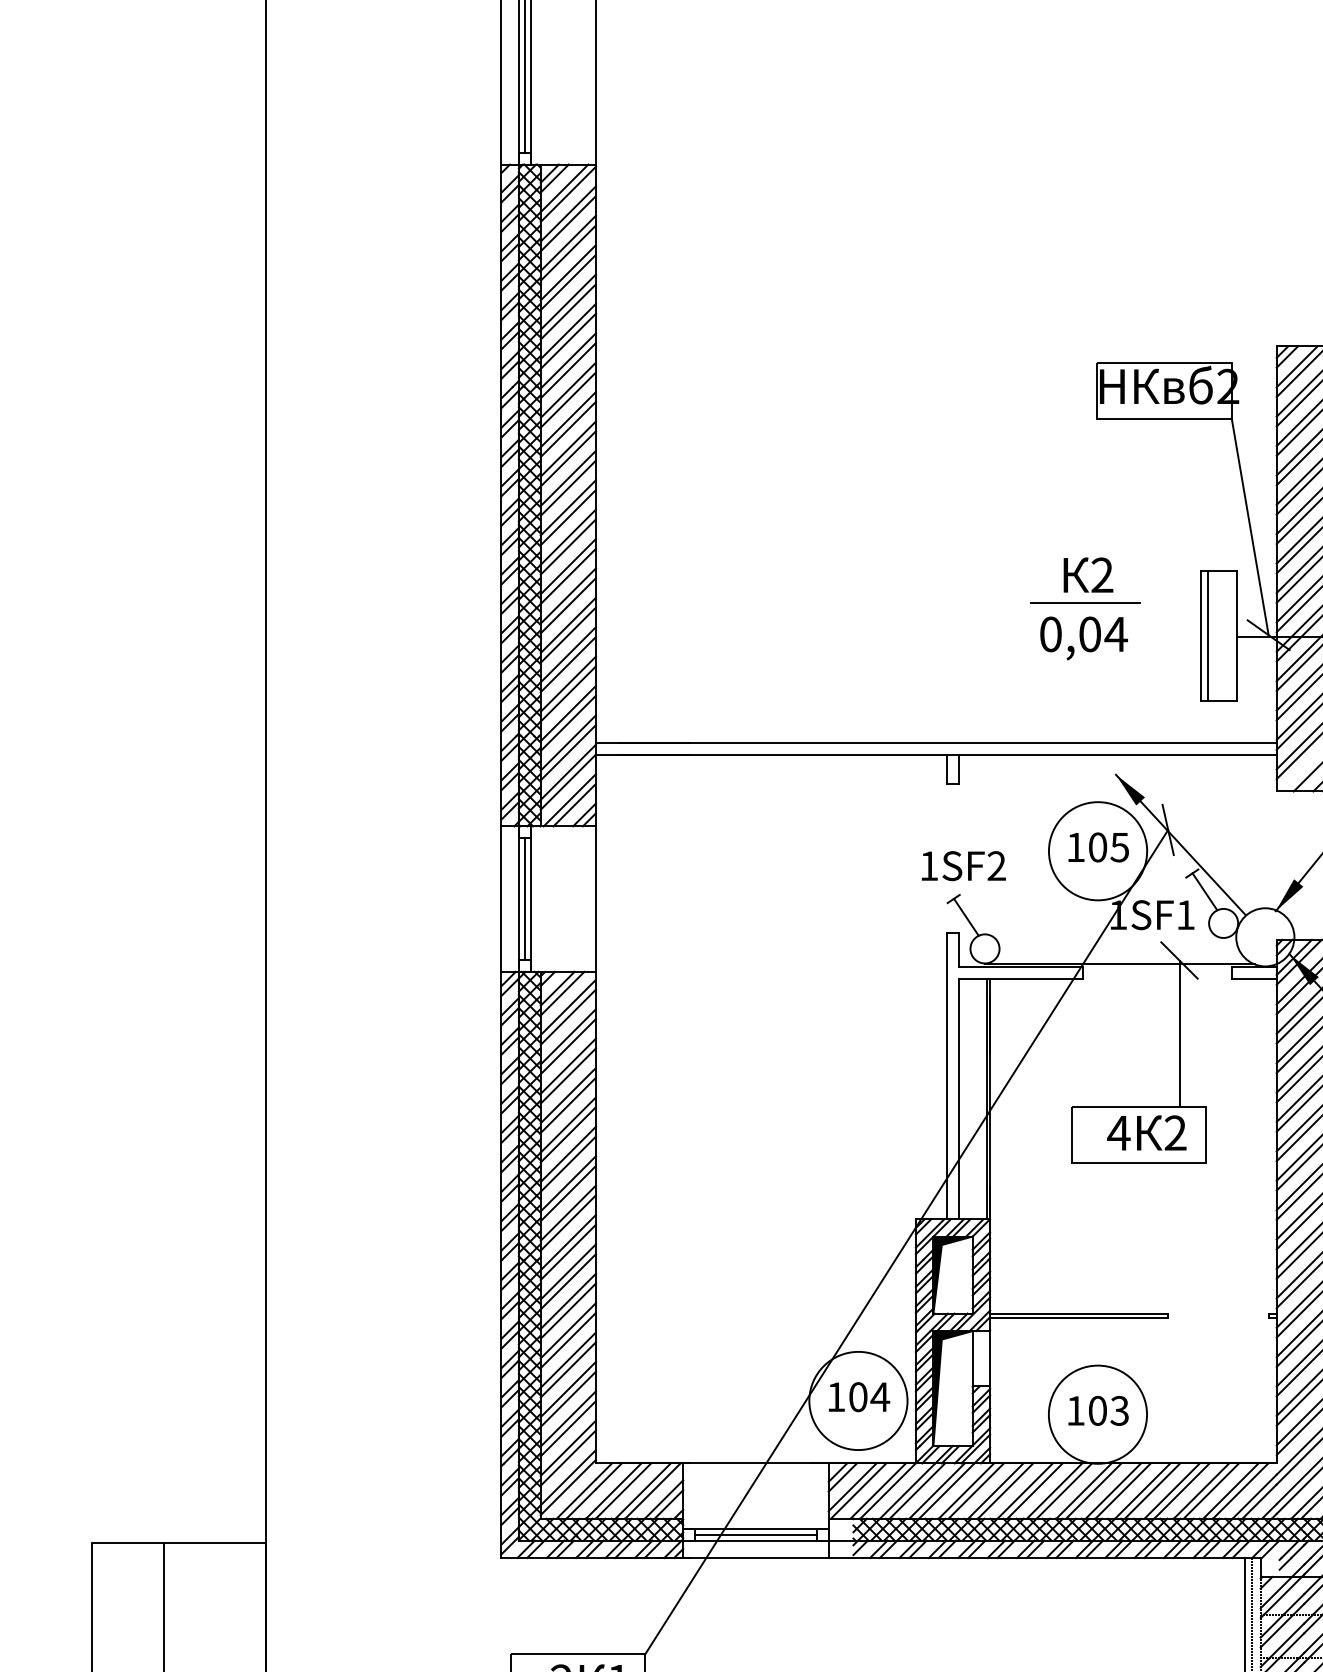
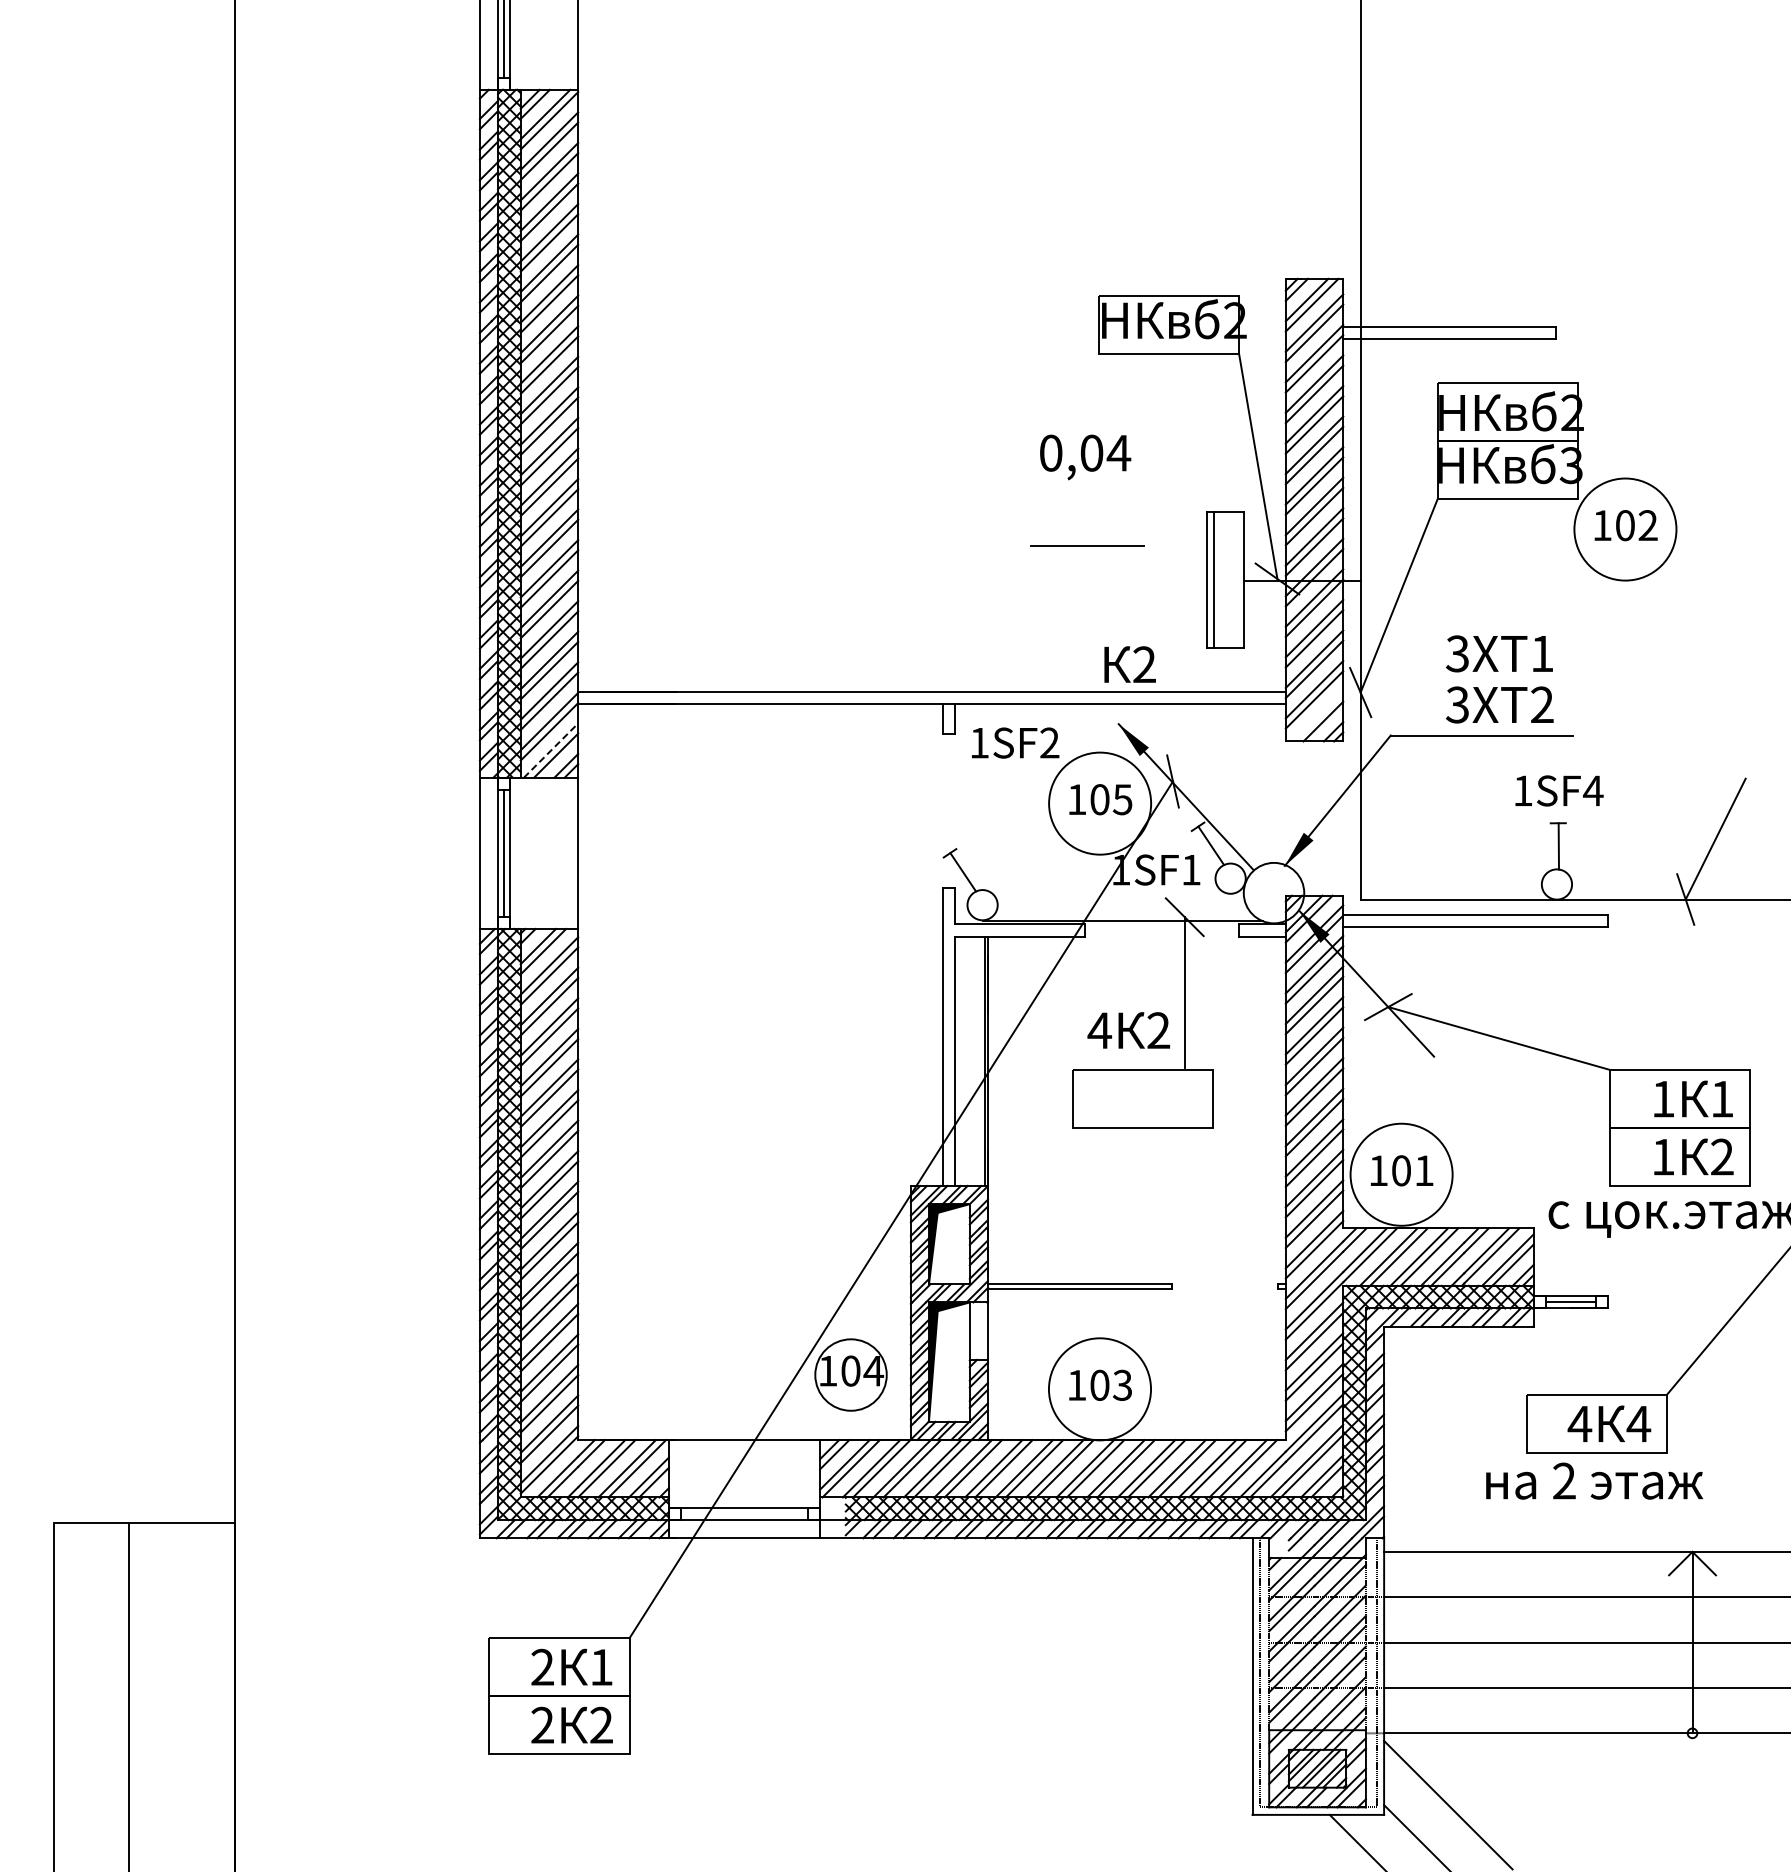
text: (1087, 575) -> (1129, 664), moved
text: (1084, 638) -> (1085, 457), moved
line: (570, 800) -> (551, 750), solid -> dashed
text: (963, 865) -> (1015, 742), moved
text: (1146, 1132) -> (1128, 1030), moved
circle: (858, 1401) -> (851, 1375), size x0.7
line: (755, 1535) -> (744, 1514), removed

